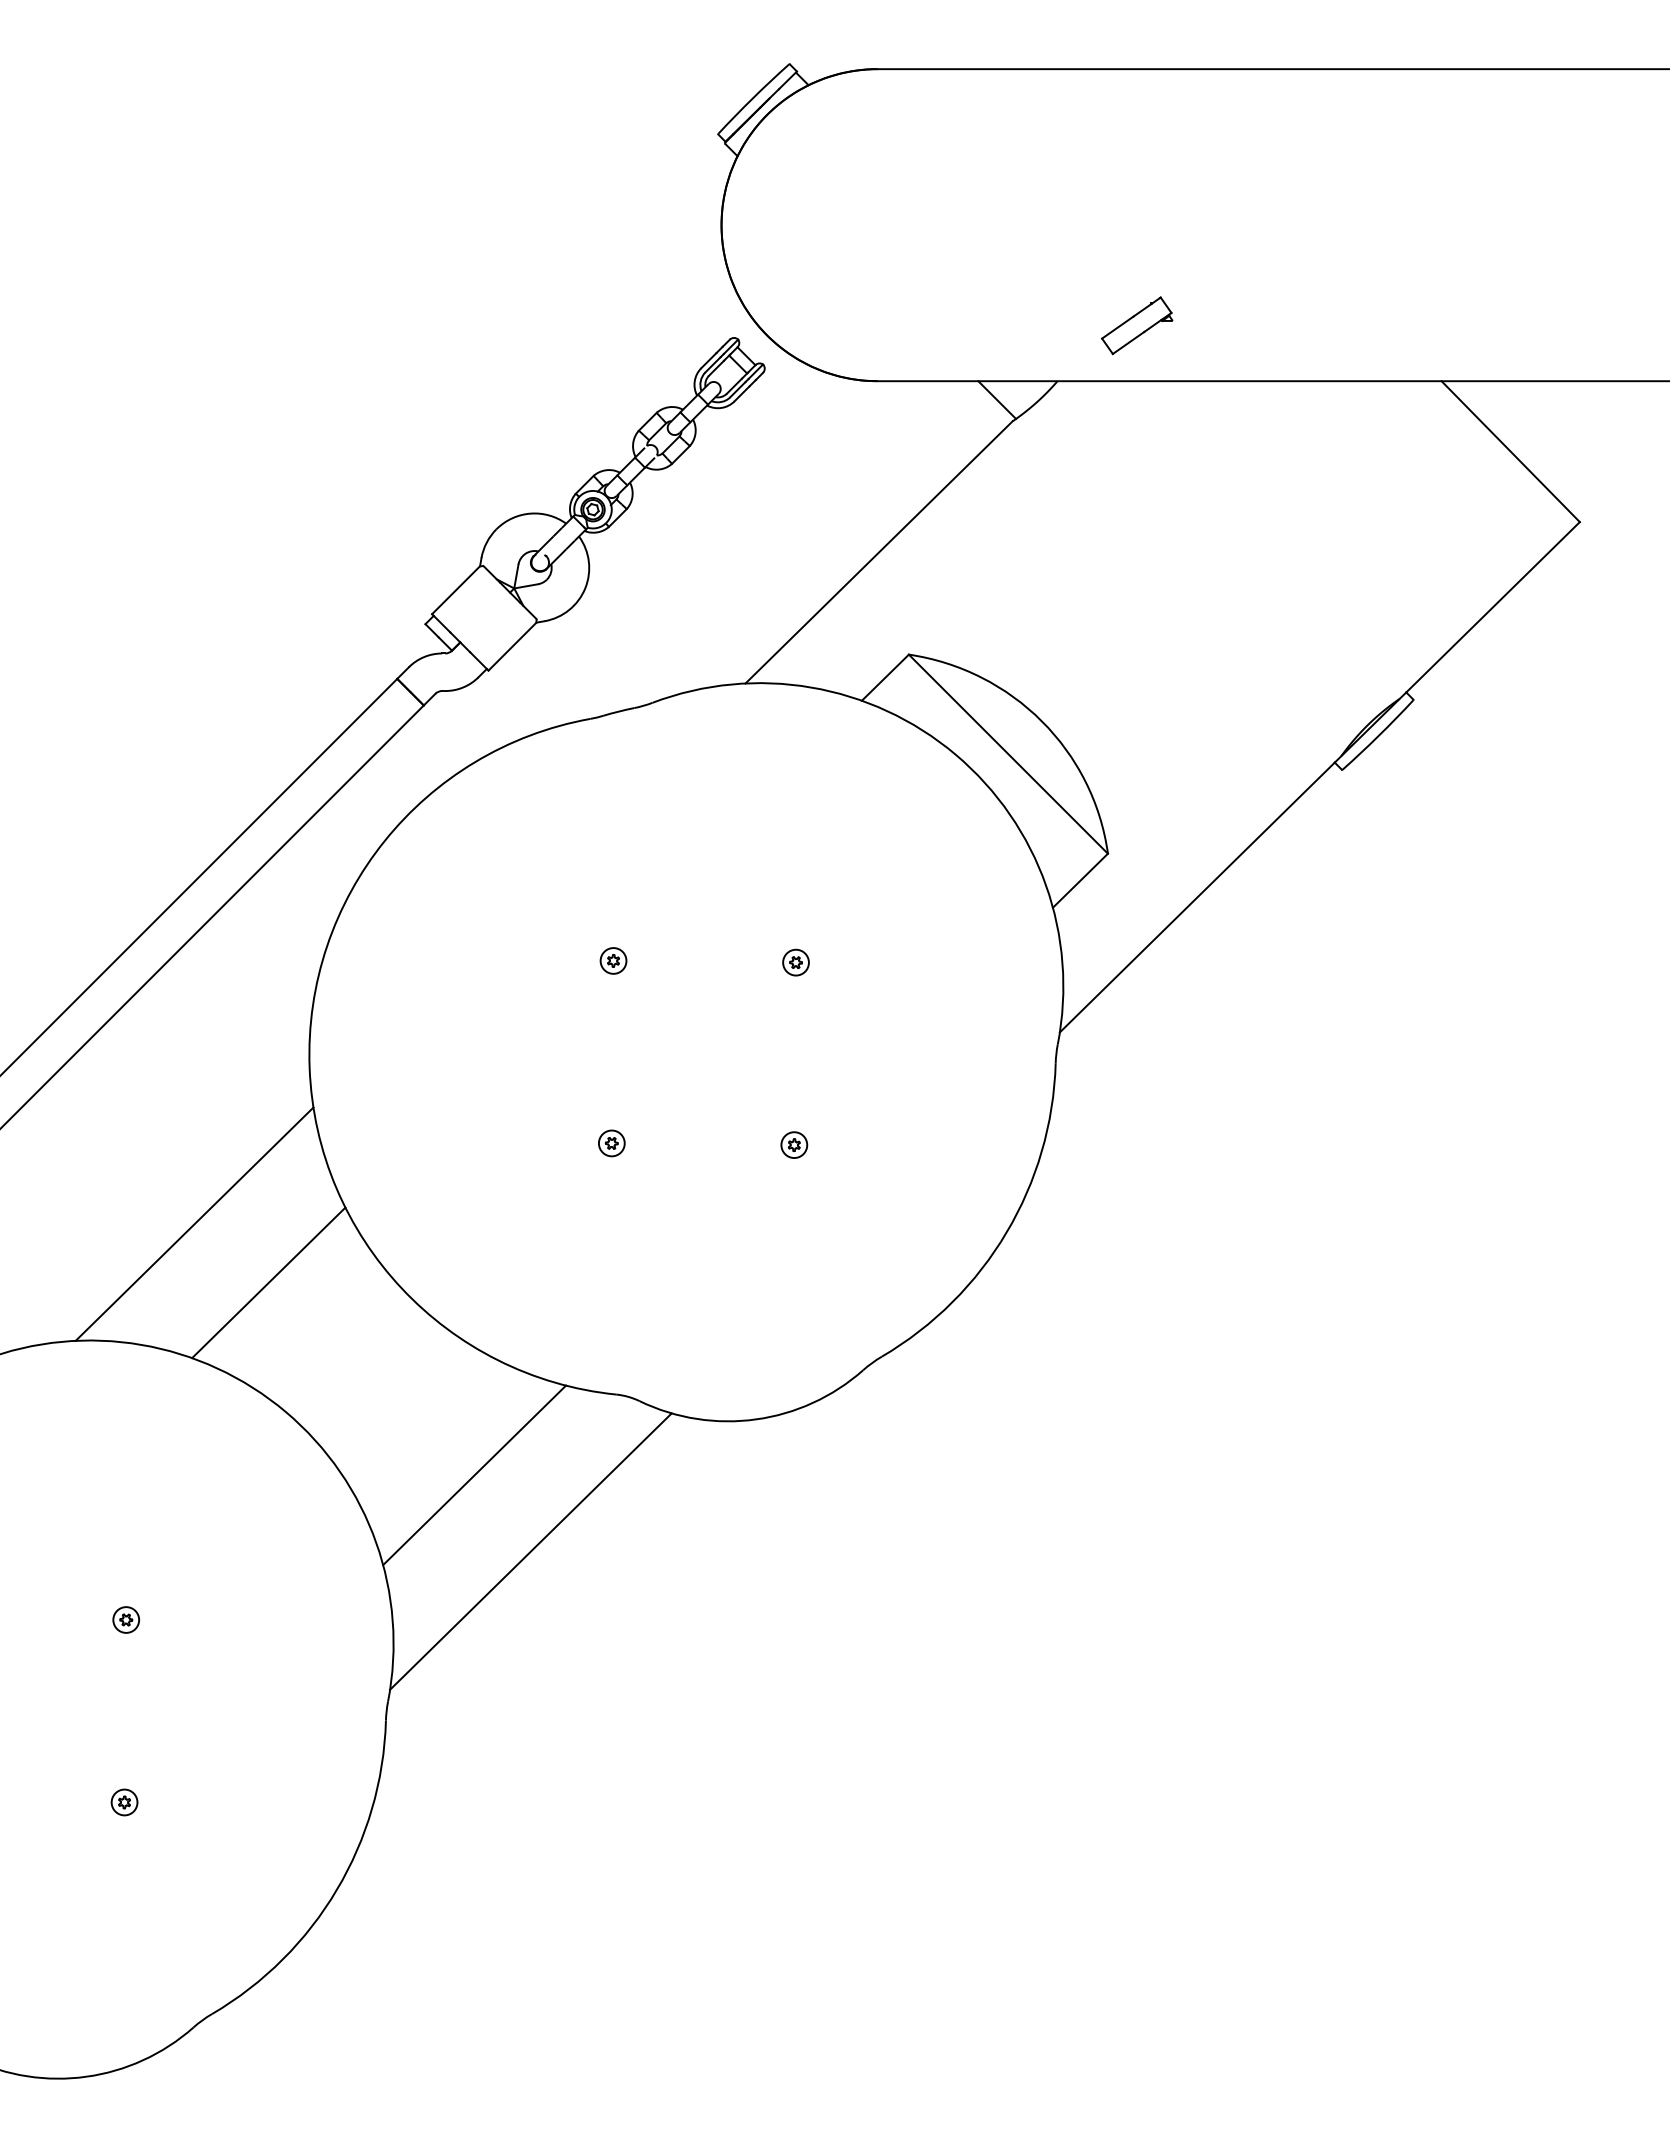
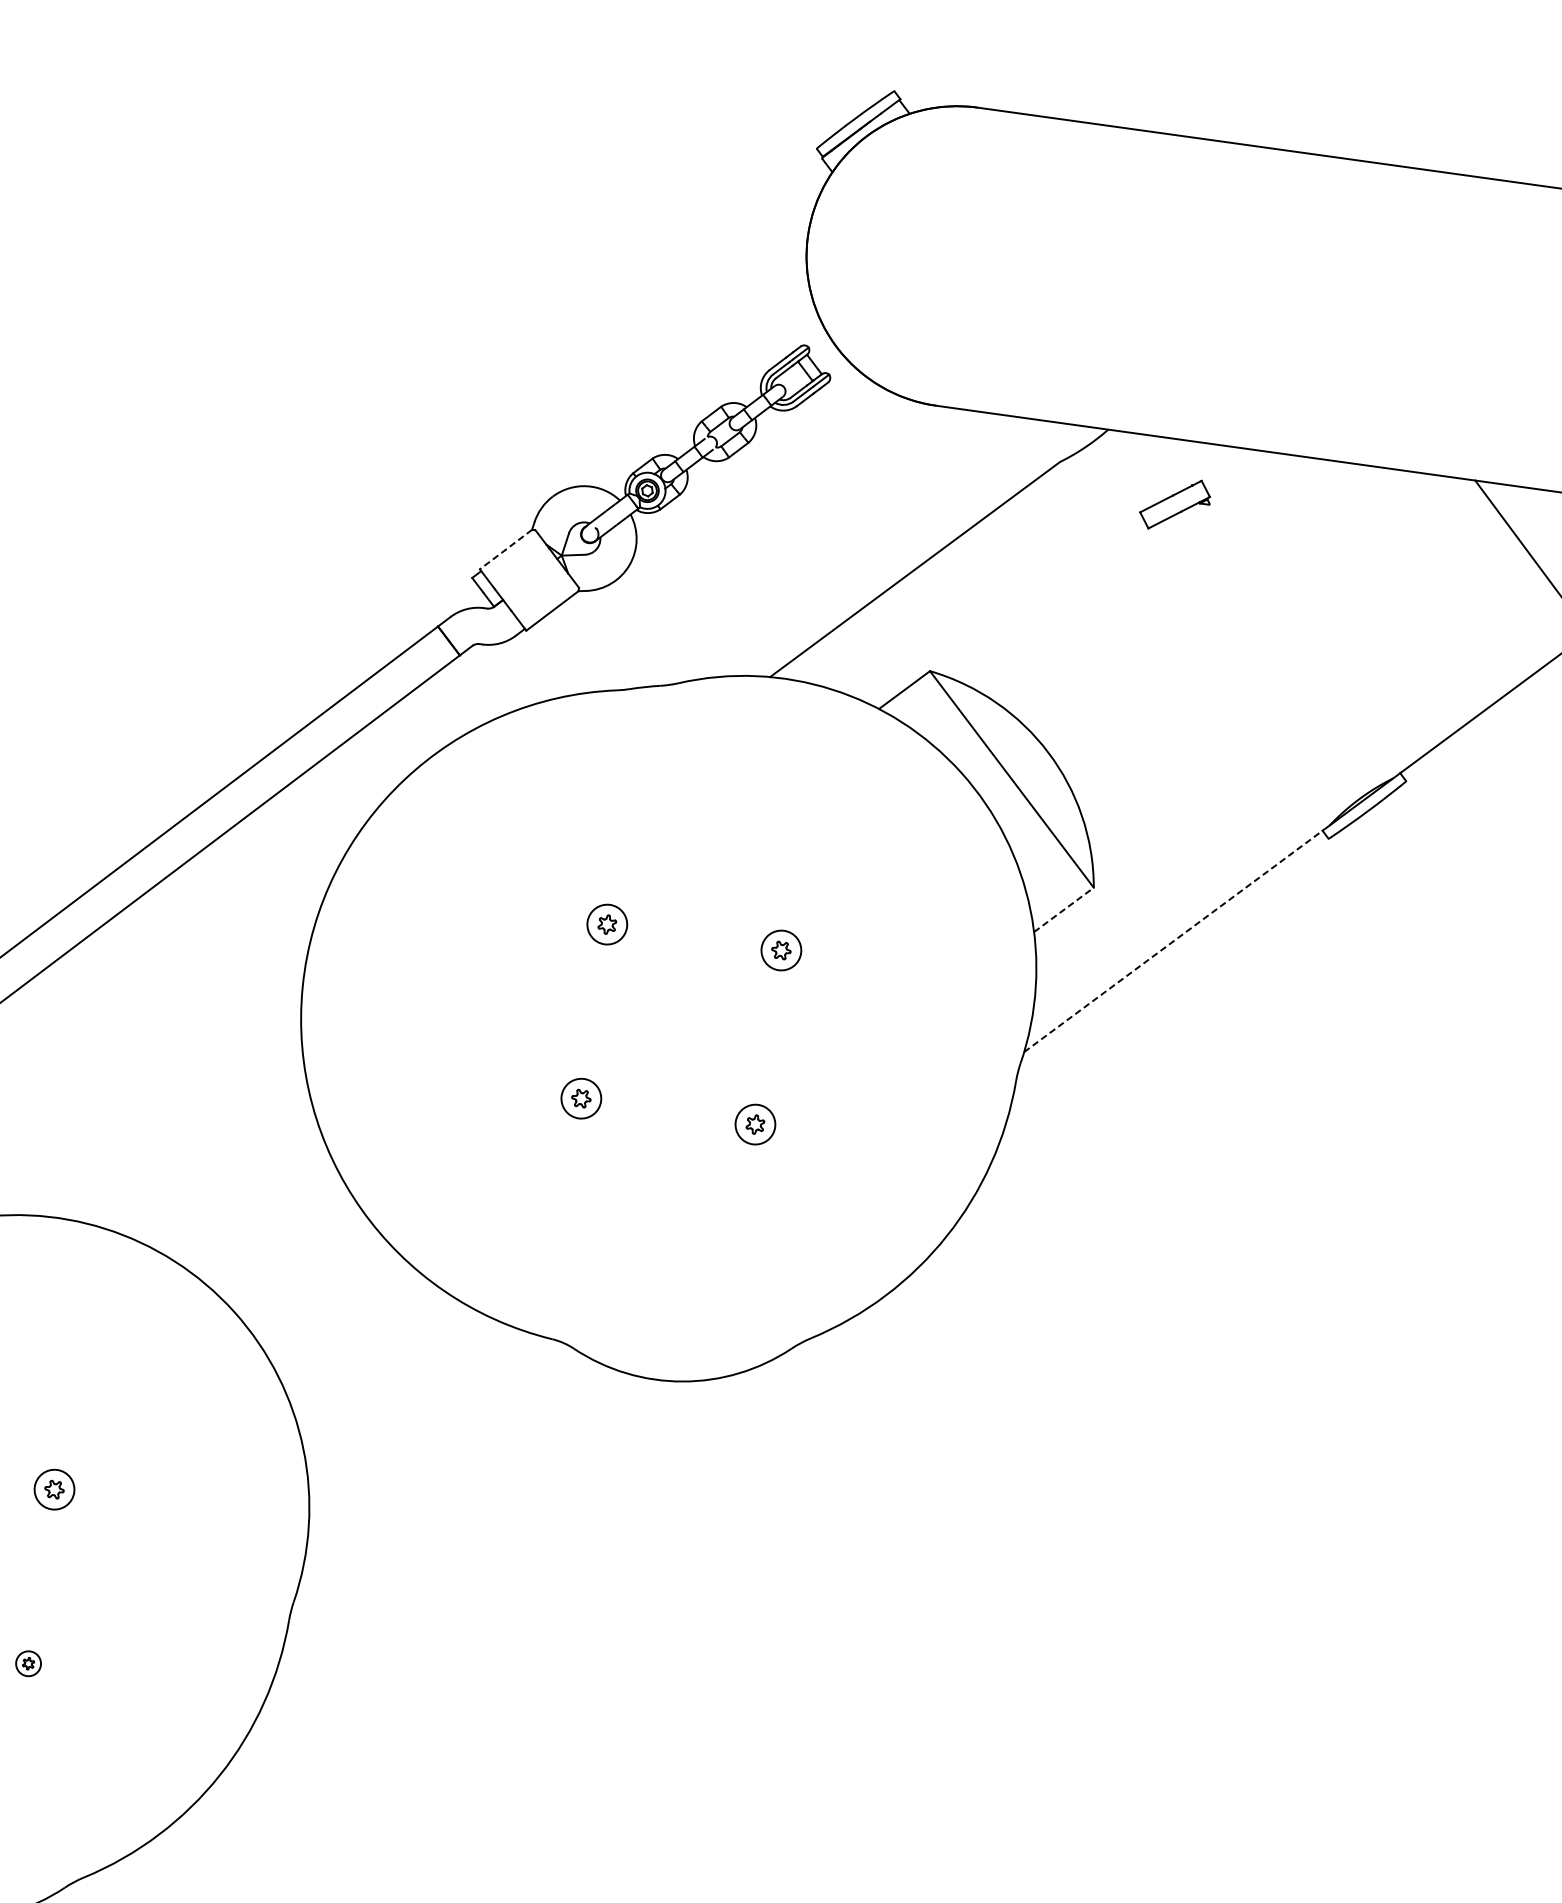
part: (1136, 325) -> (1174, 504), moved
line: (997, 399) -> (1048, 439), removed
line: (456, 590) -> (506, 549), solid -> dashed
line: (1080, 880) -> (1064, 909), solid -> dashed
line: (1197, 897) -> (1173, 941), solid -> dashed
part: (613, 960) -> (607, 924), size x1.6
part: (795, 962) -> (780, 950), size x1.6
part: (611, 1143) -> (581, 1098), size x1.6
part: (794, 1144) -> (755, 1123), size x1.6
line: (194, 1223) -> (172, 1119), removed
line: (268, 1282) -> (235, 1186), removed
line: (474, 1475) -> (406, 1397), removed
line: (530, 1551) -> (449, 1477), removed
part: (125, 1619) -> (53, 1489), size x1.6

